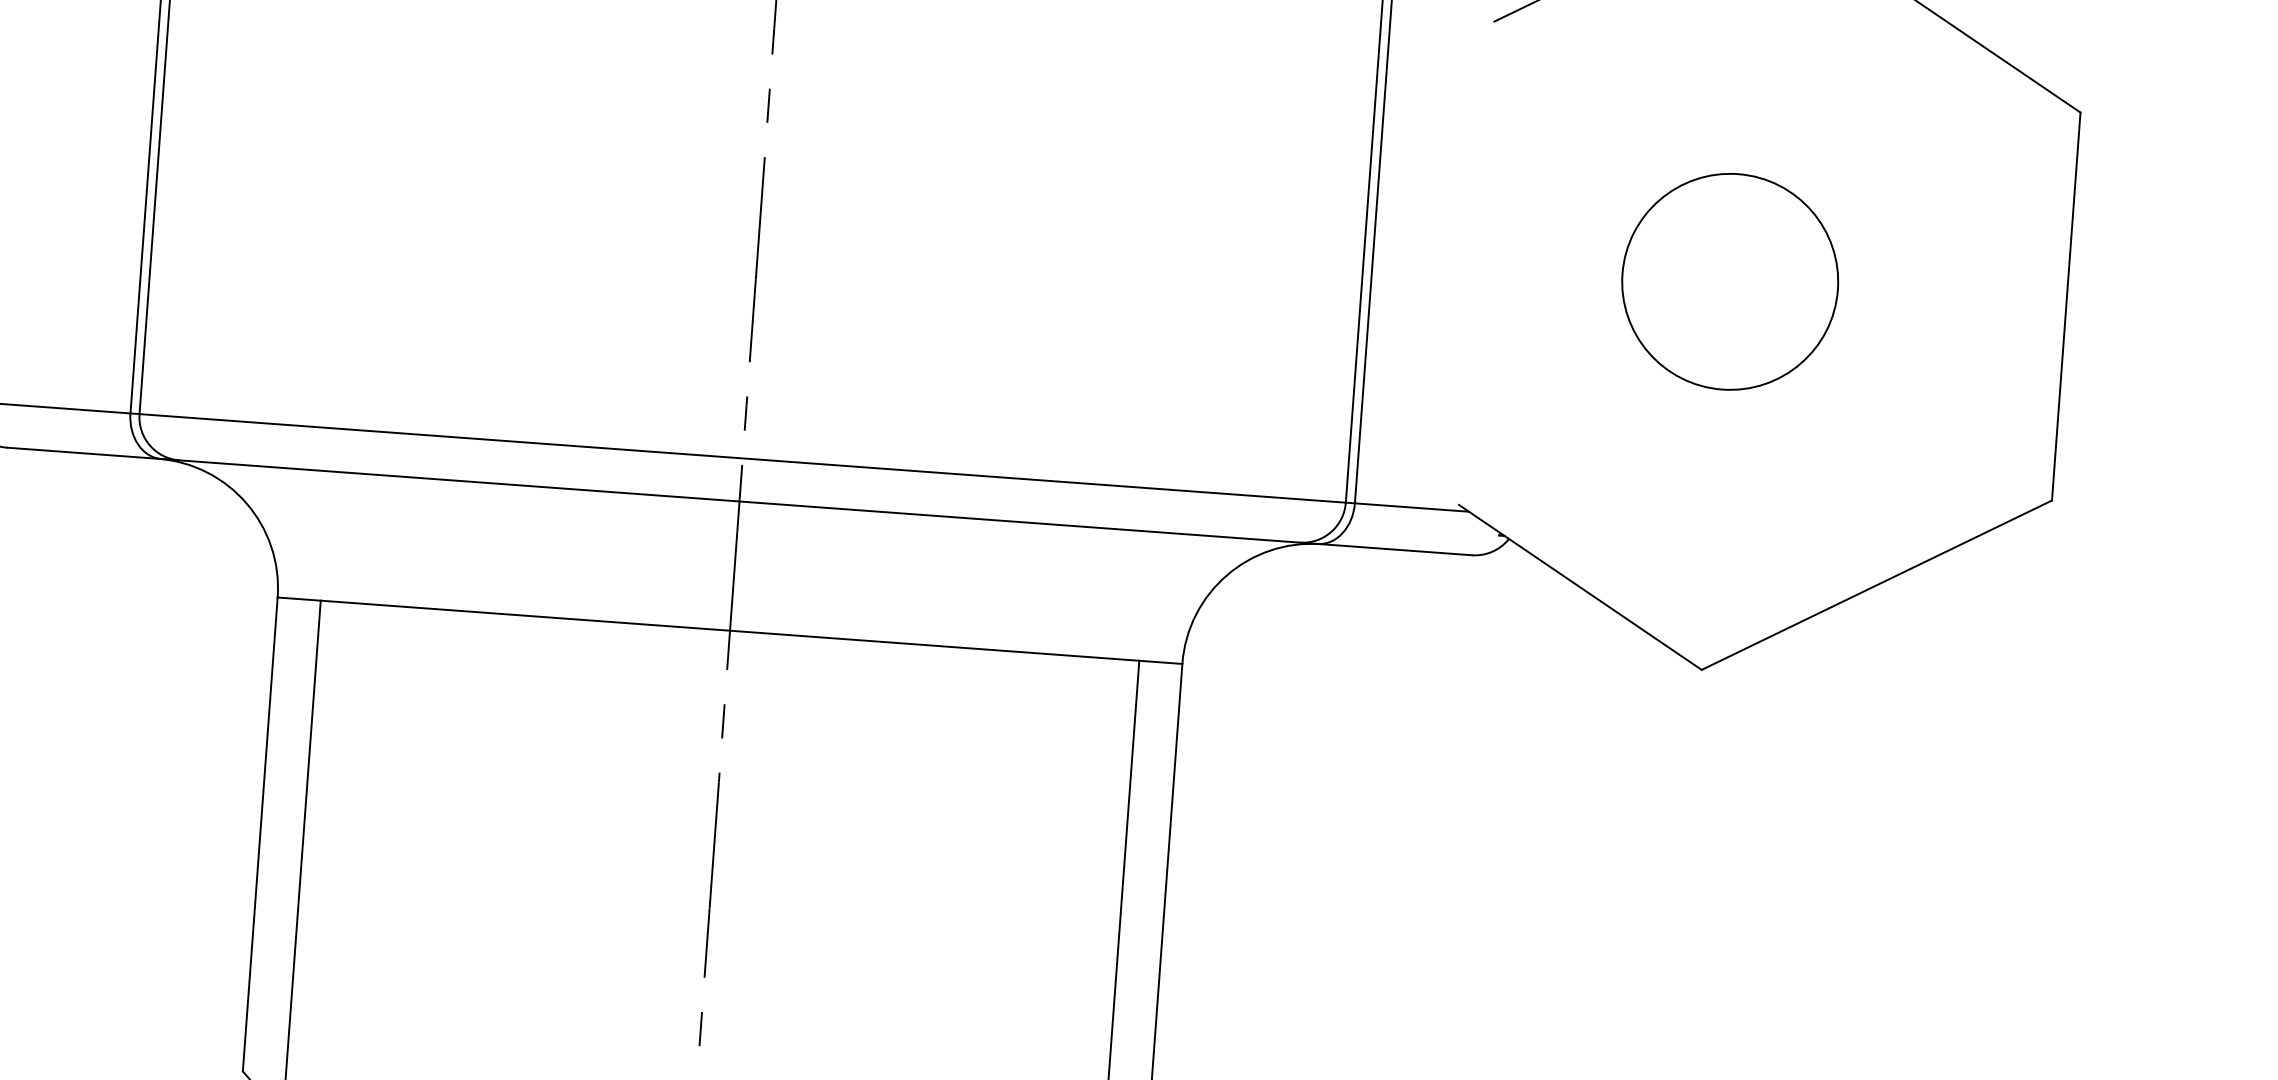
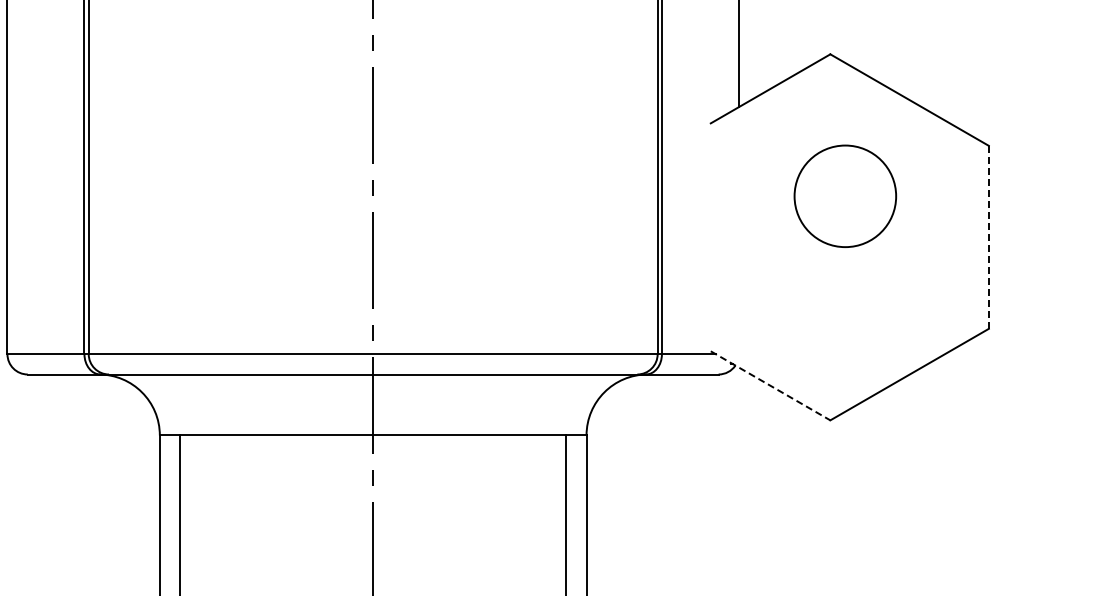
circle: (1730, 280) -> (845, 195), moved
line: (2065, 304) -> (988, 236), solid -> dashed
line: (1582, 588) -> (771, 386), solid -> dashed

